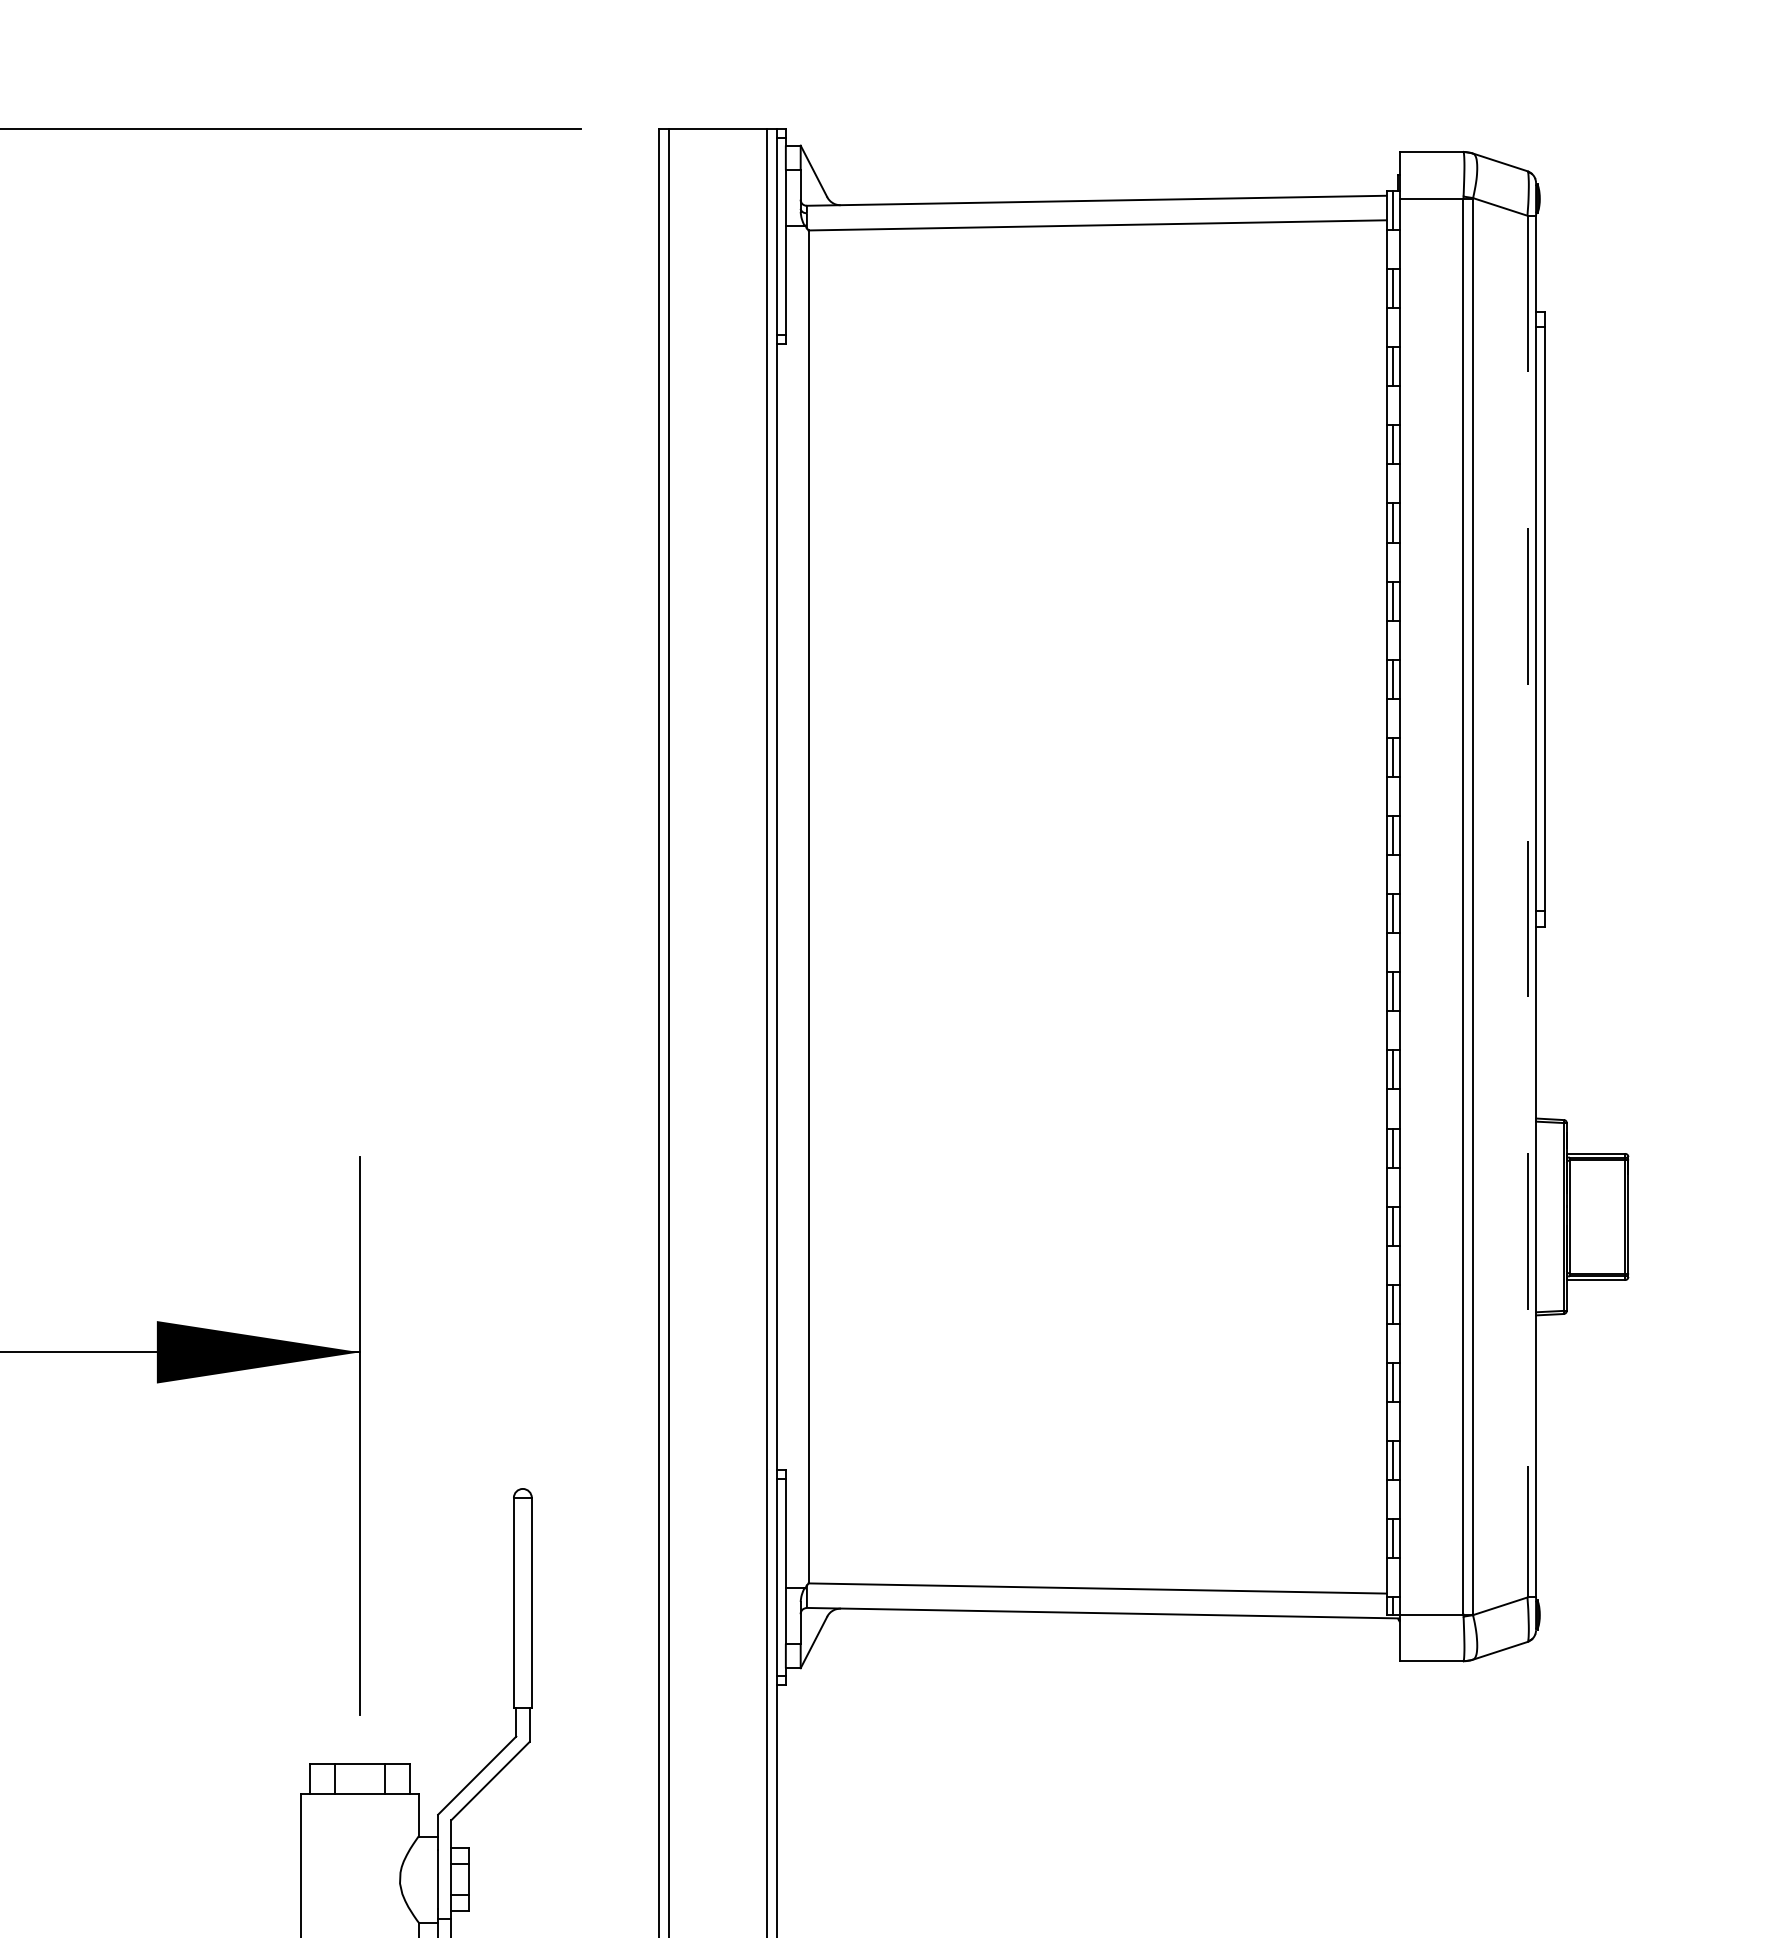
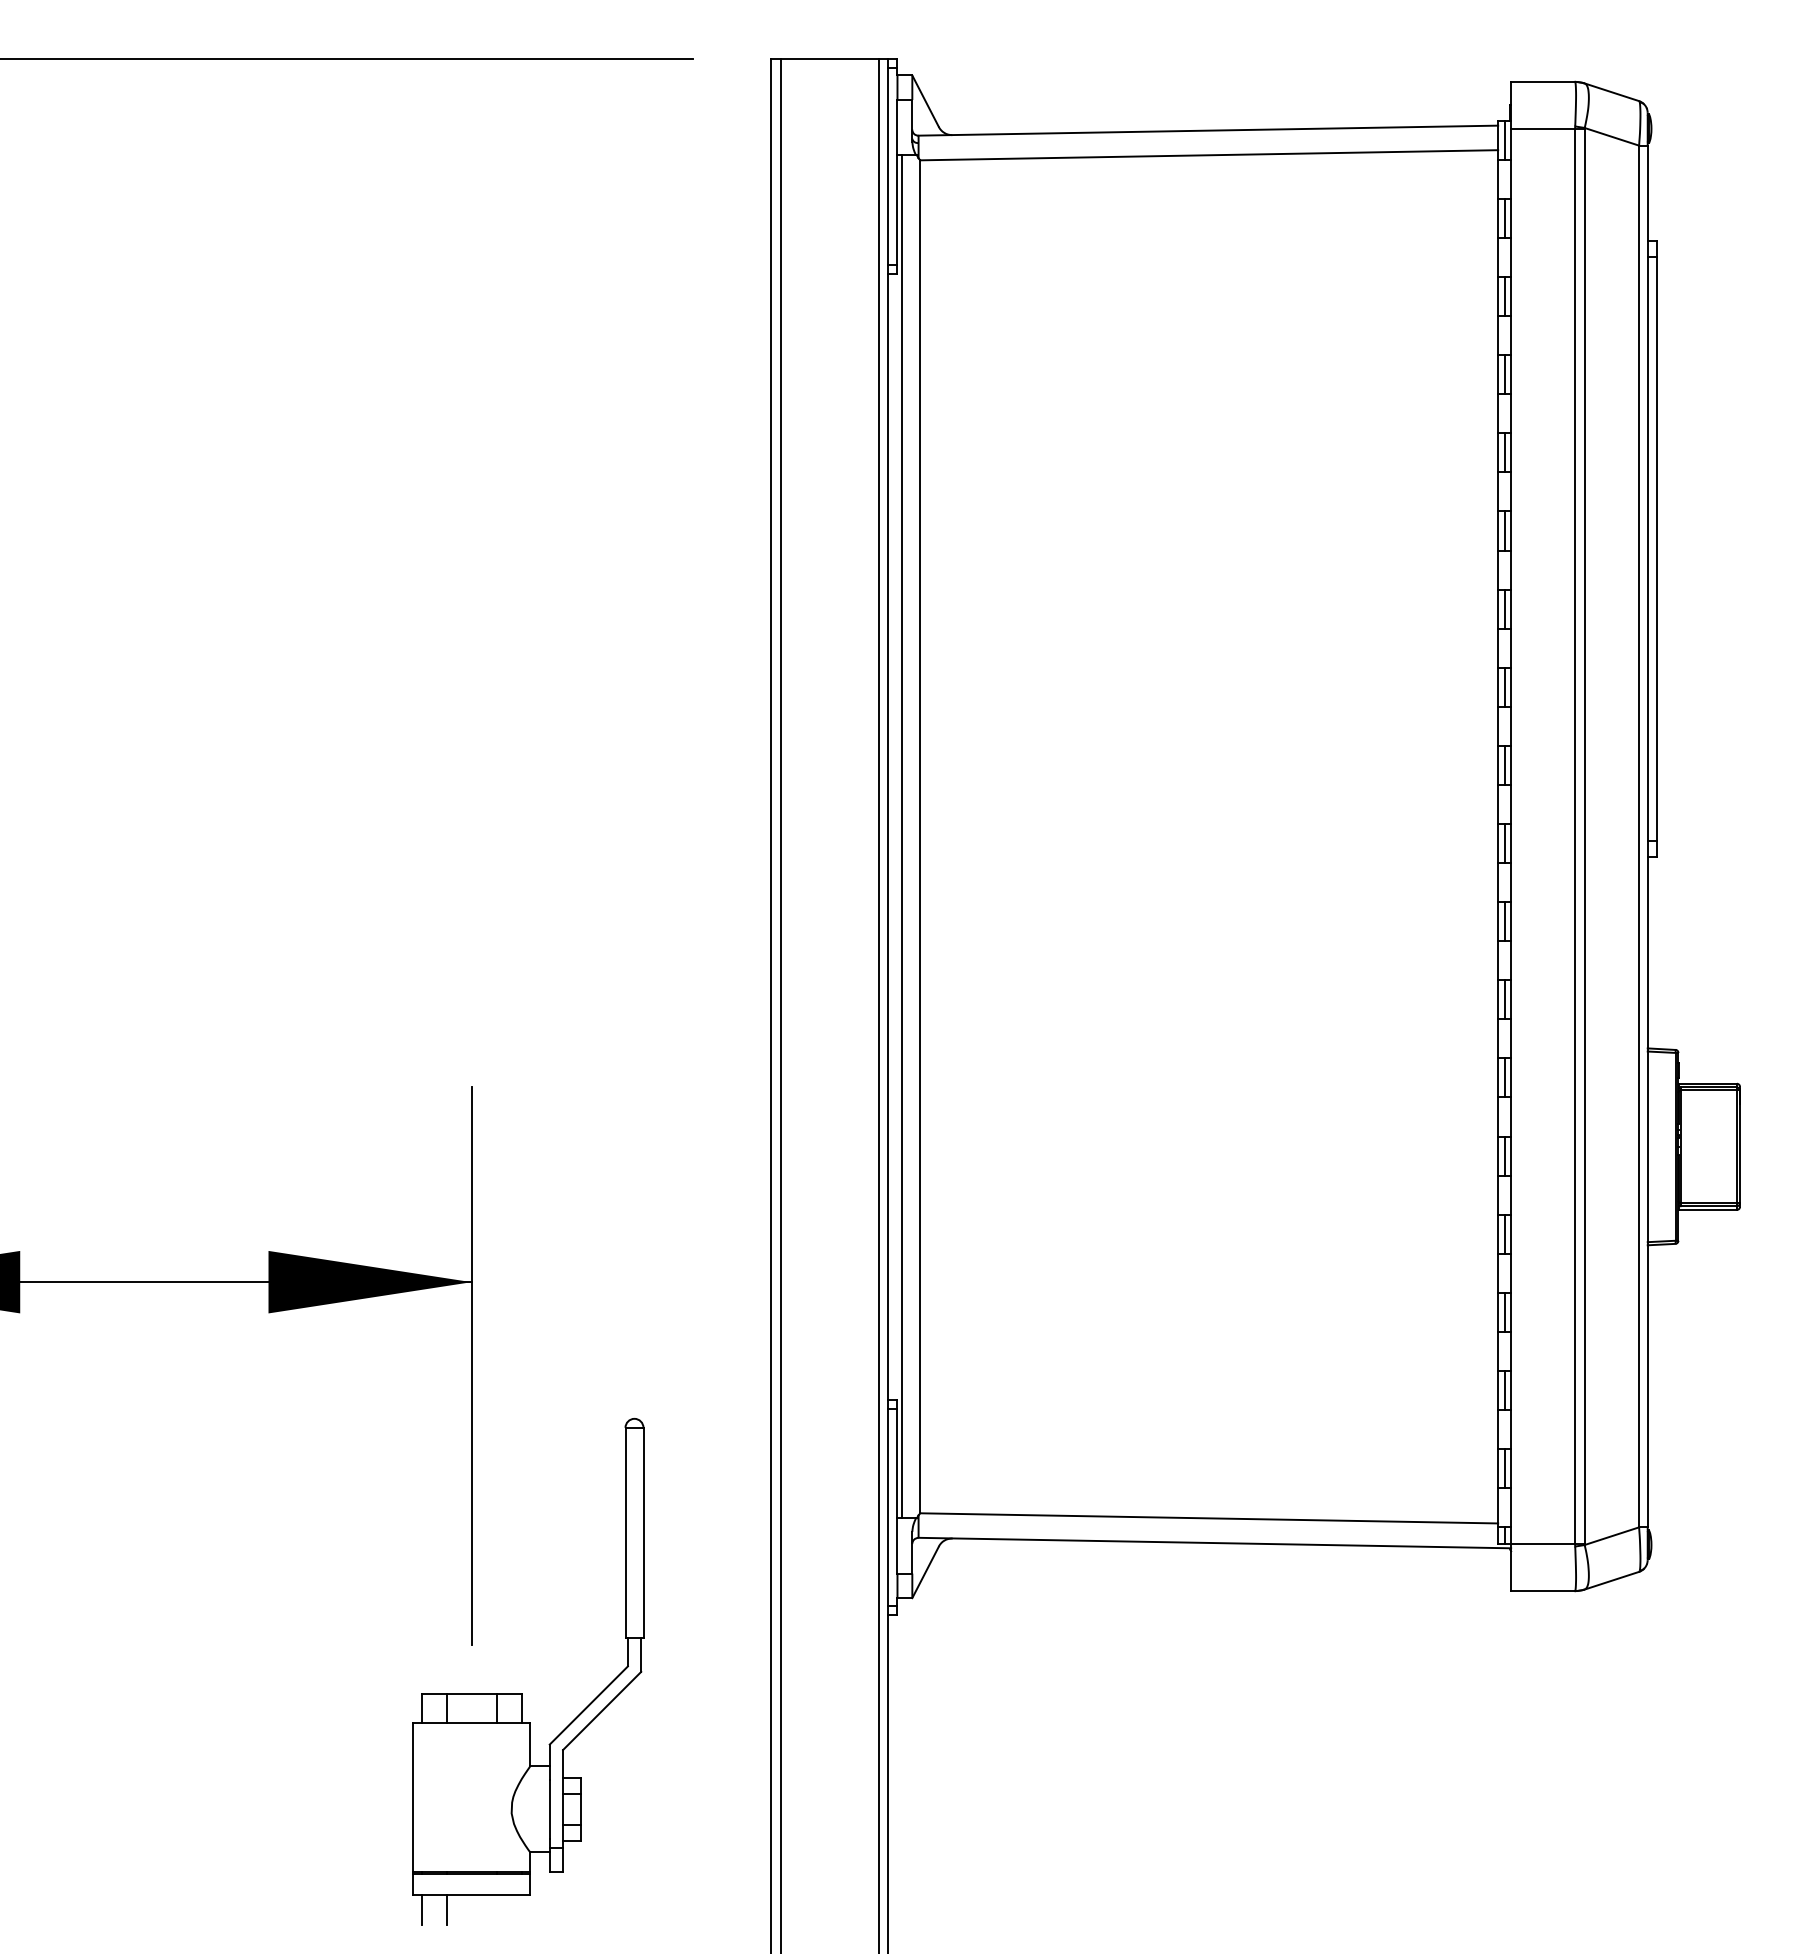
line: (790, 906) -> (902, 836), added
line: (1527, 906) -> (1639, 836), dashed -> solid

